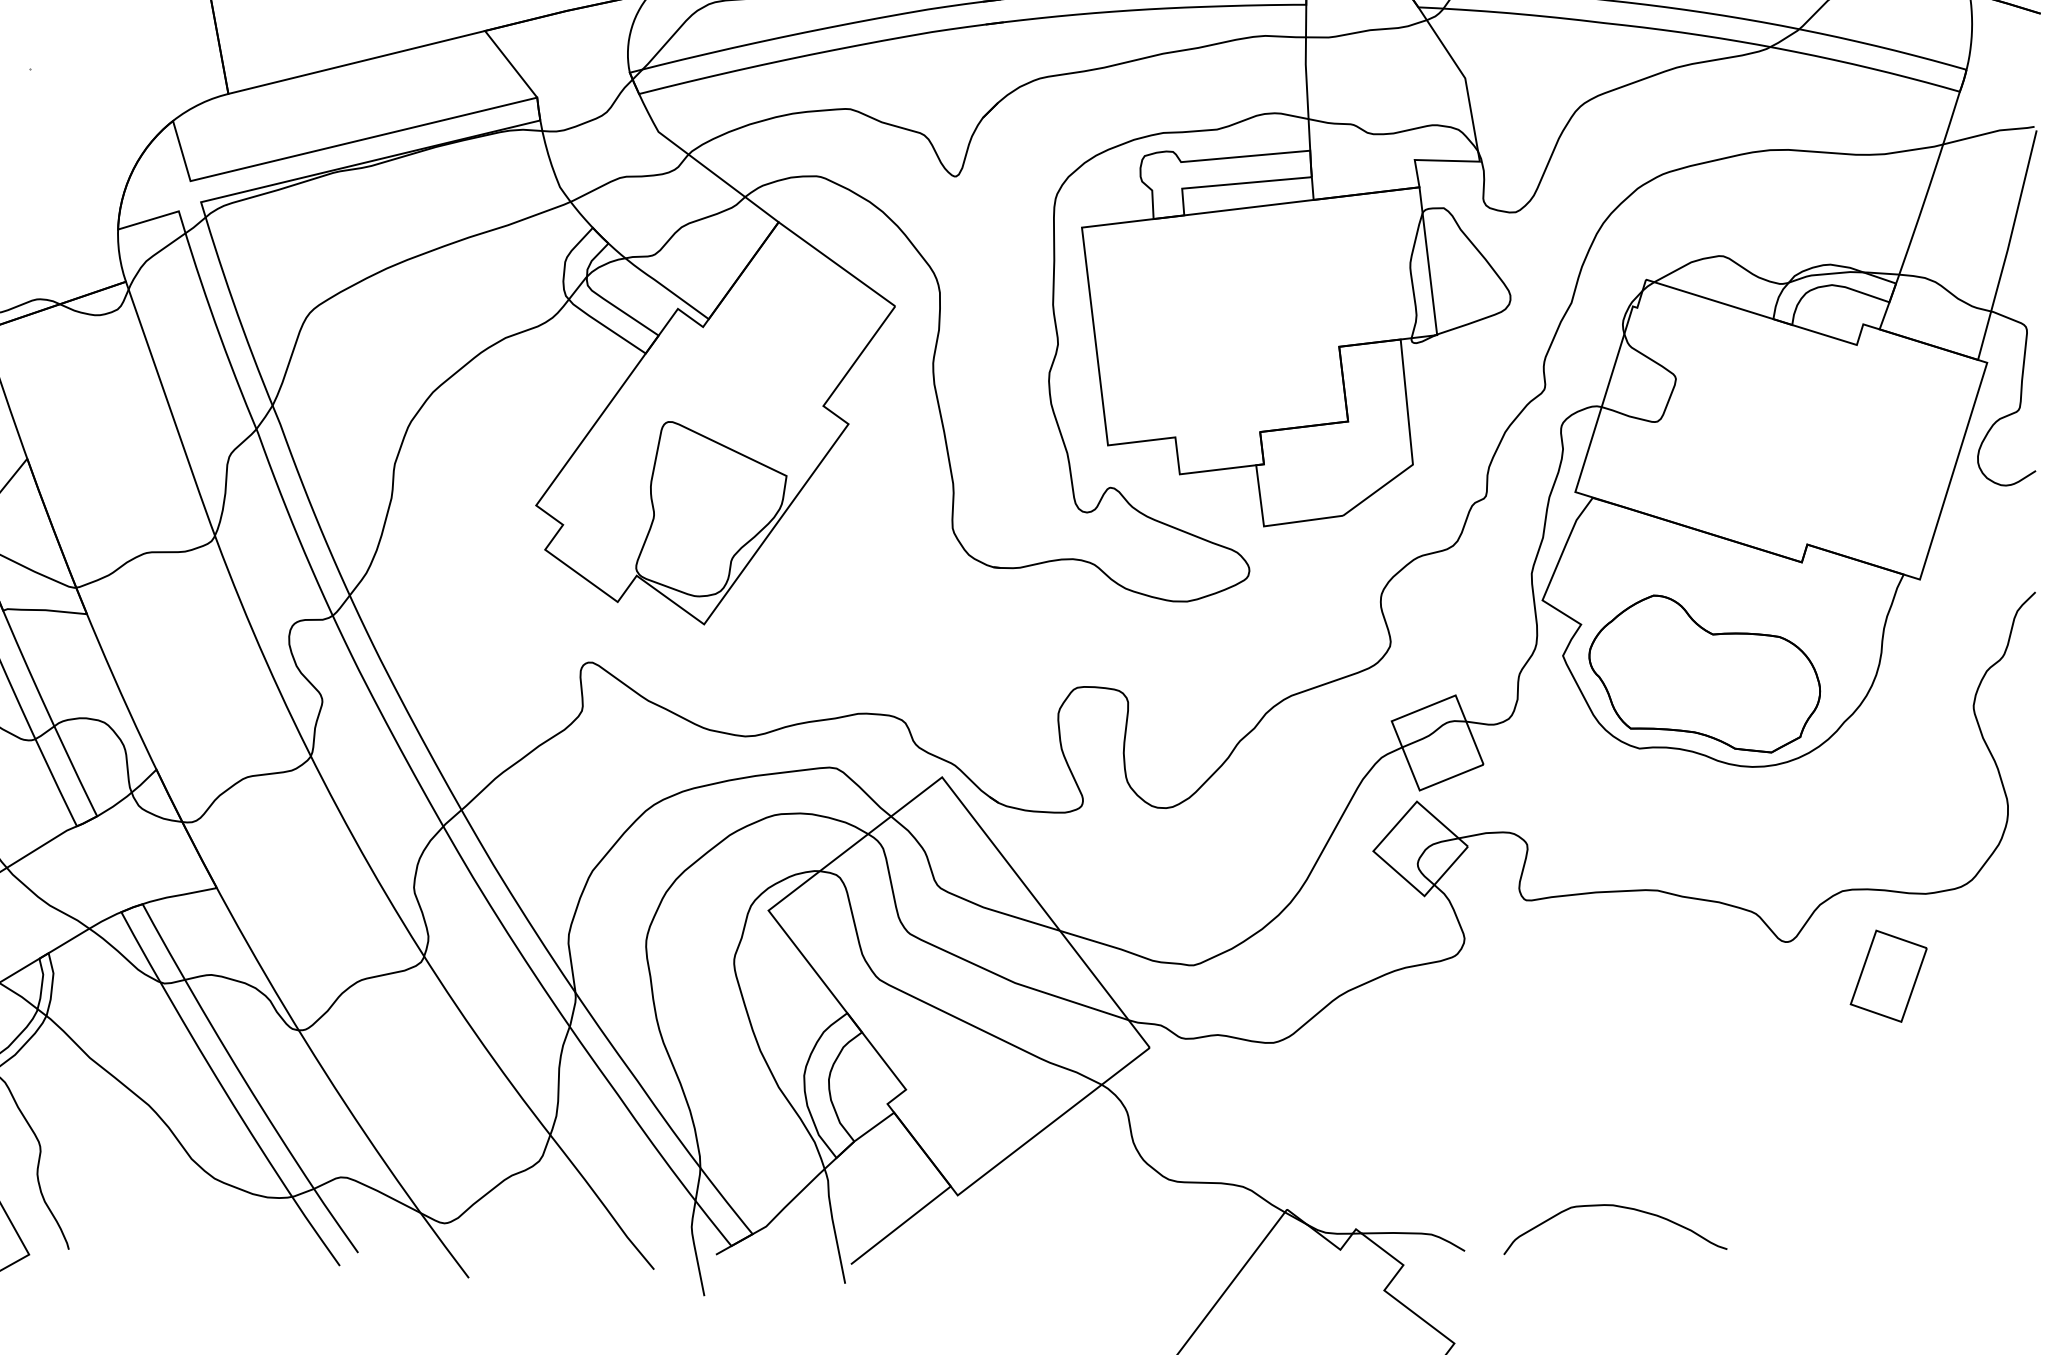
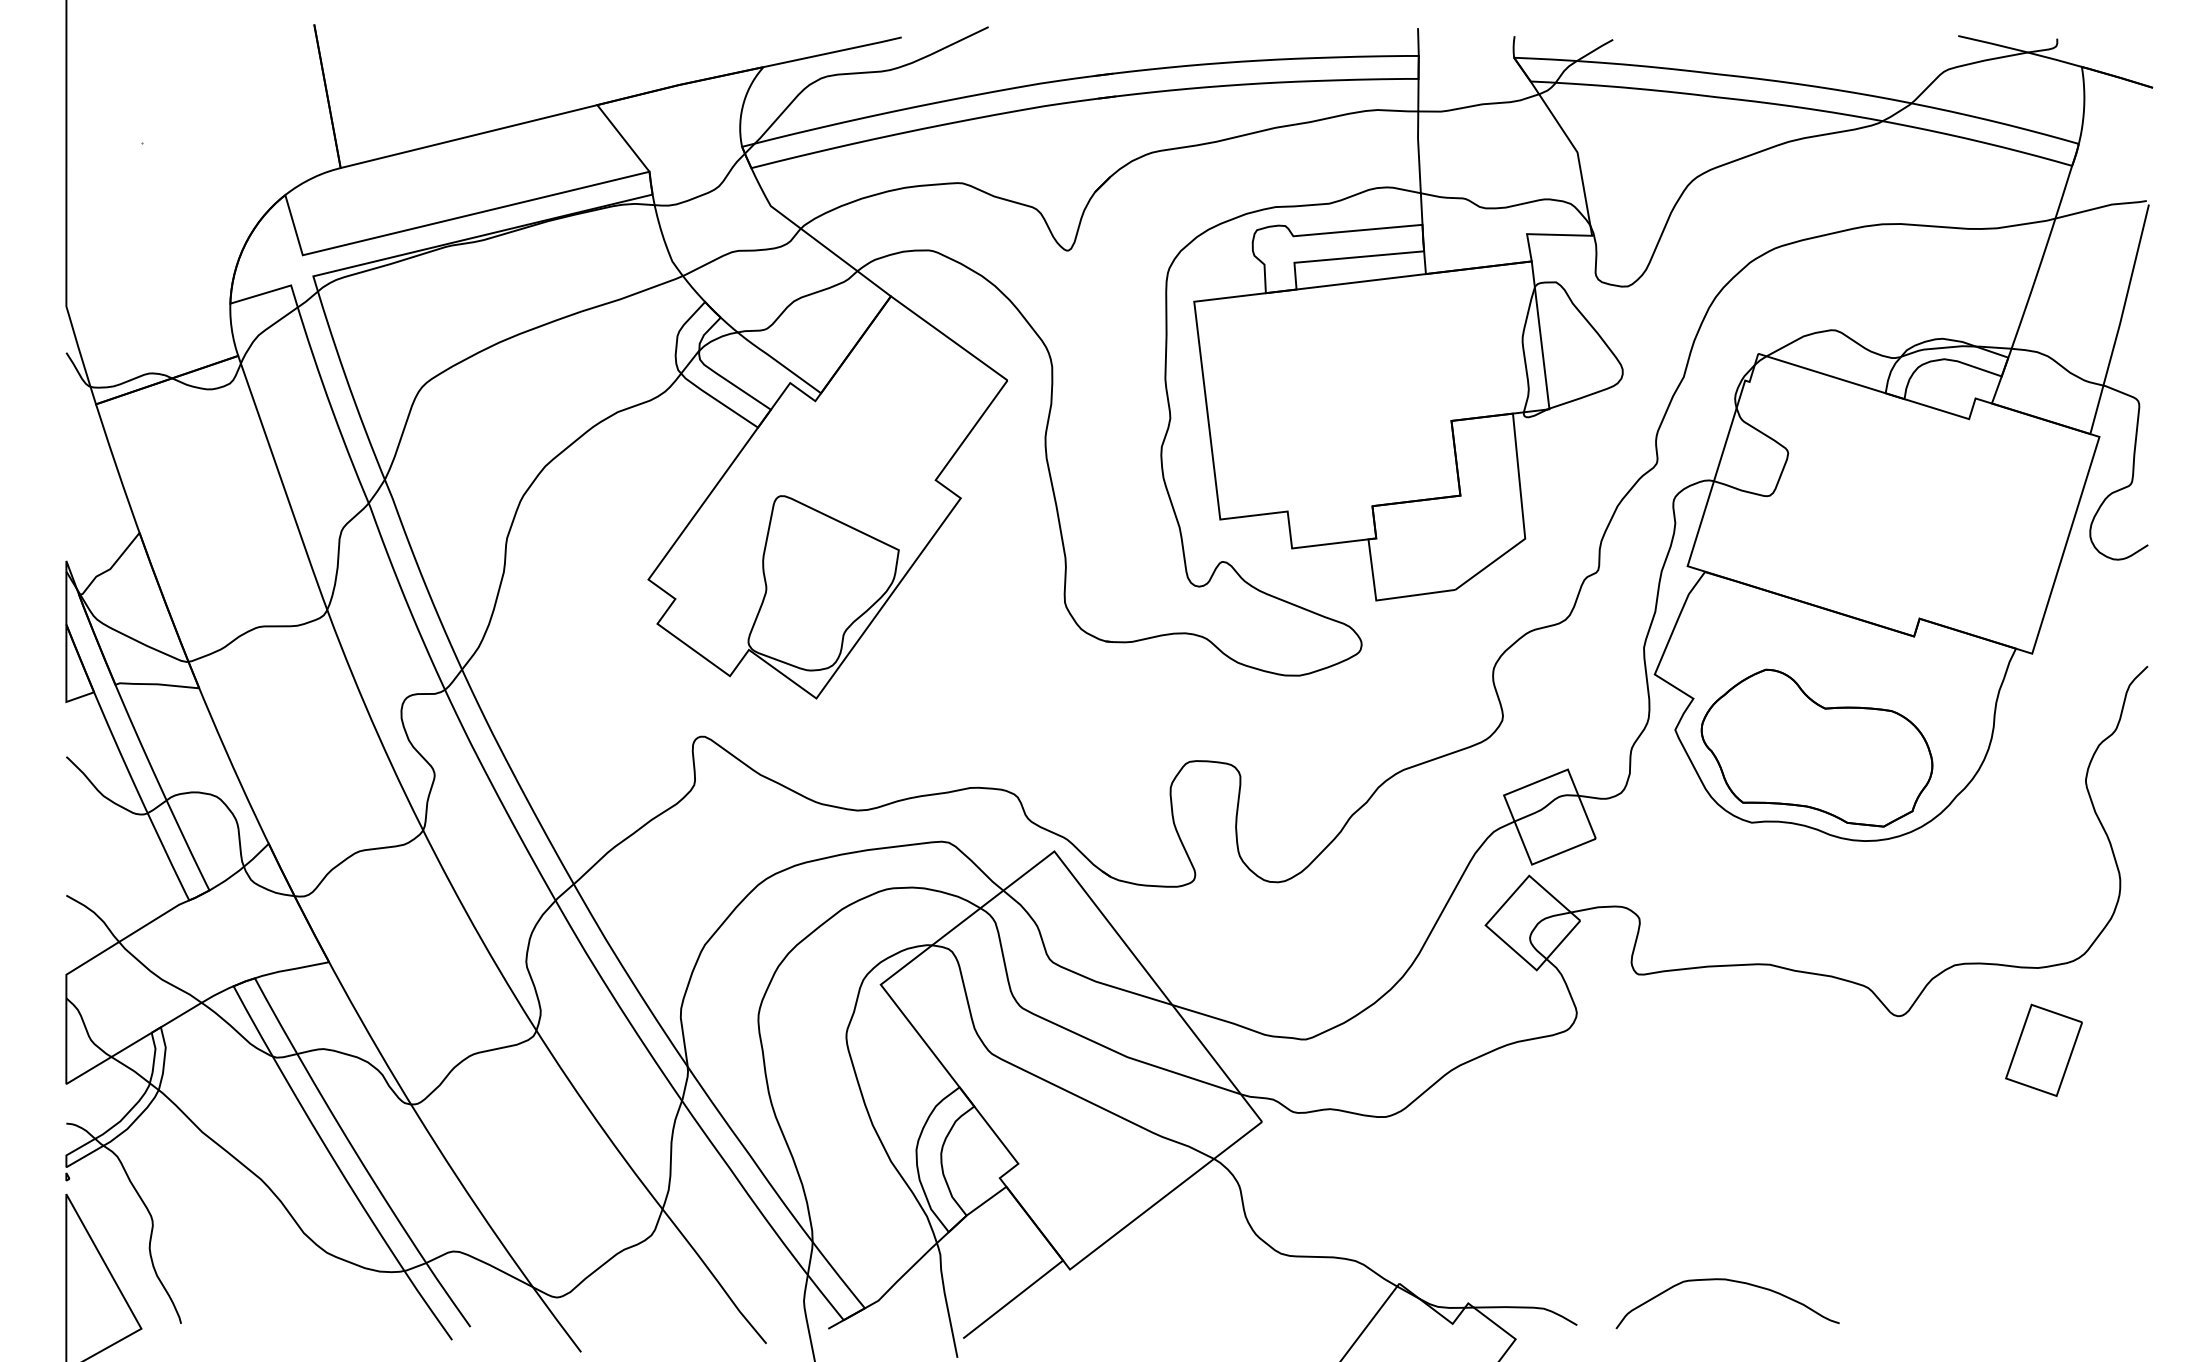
part: (1888, 975) -> (2043, 1049), moved

